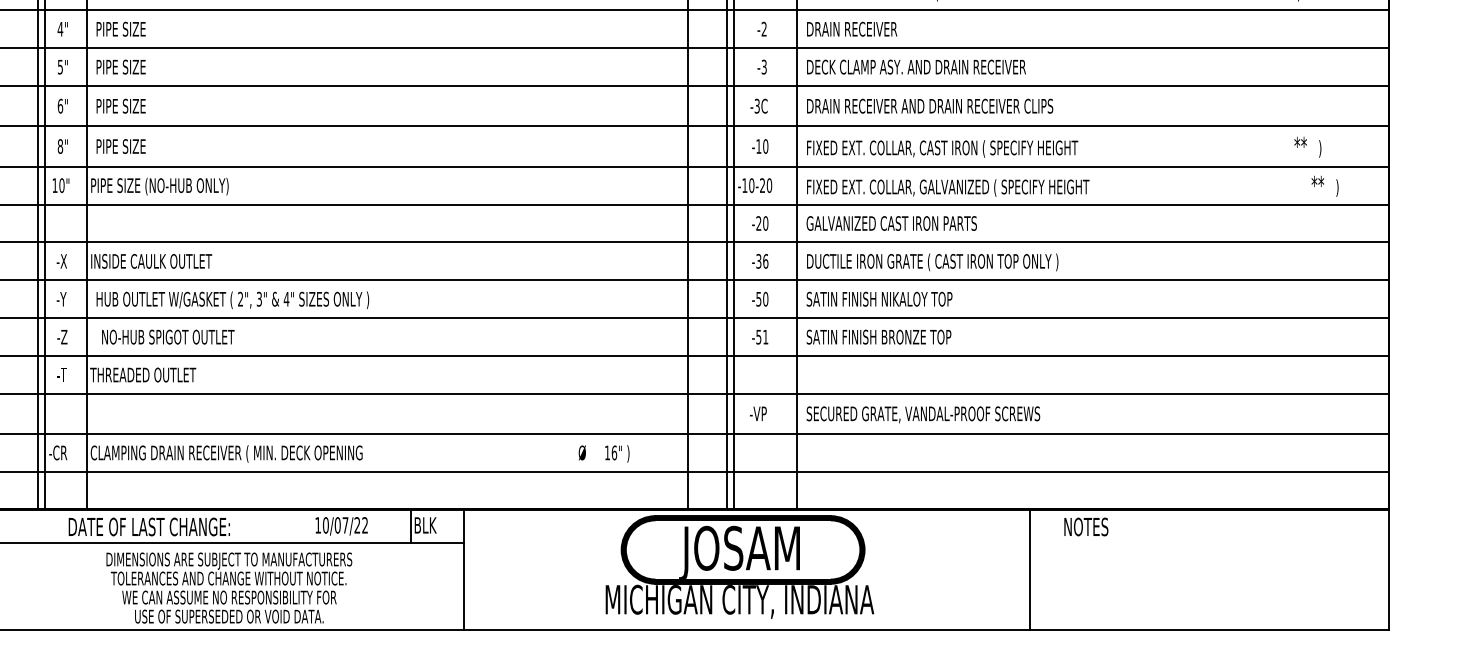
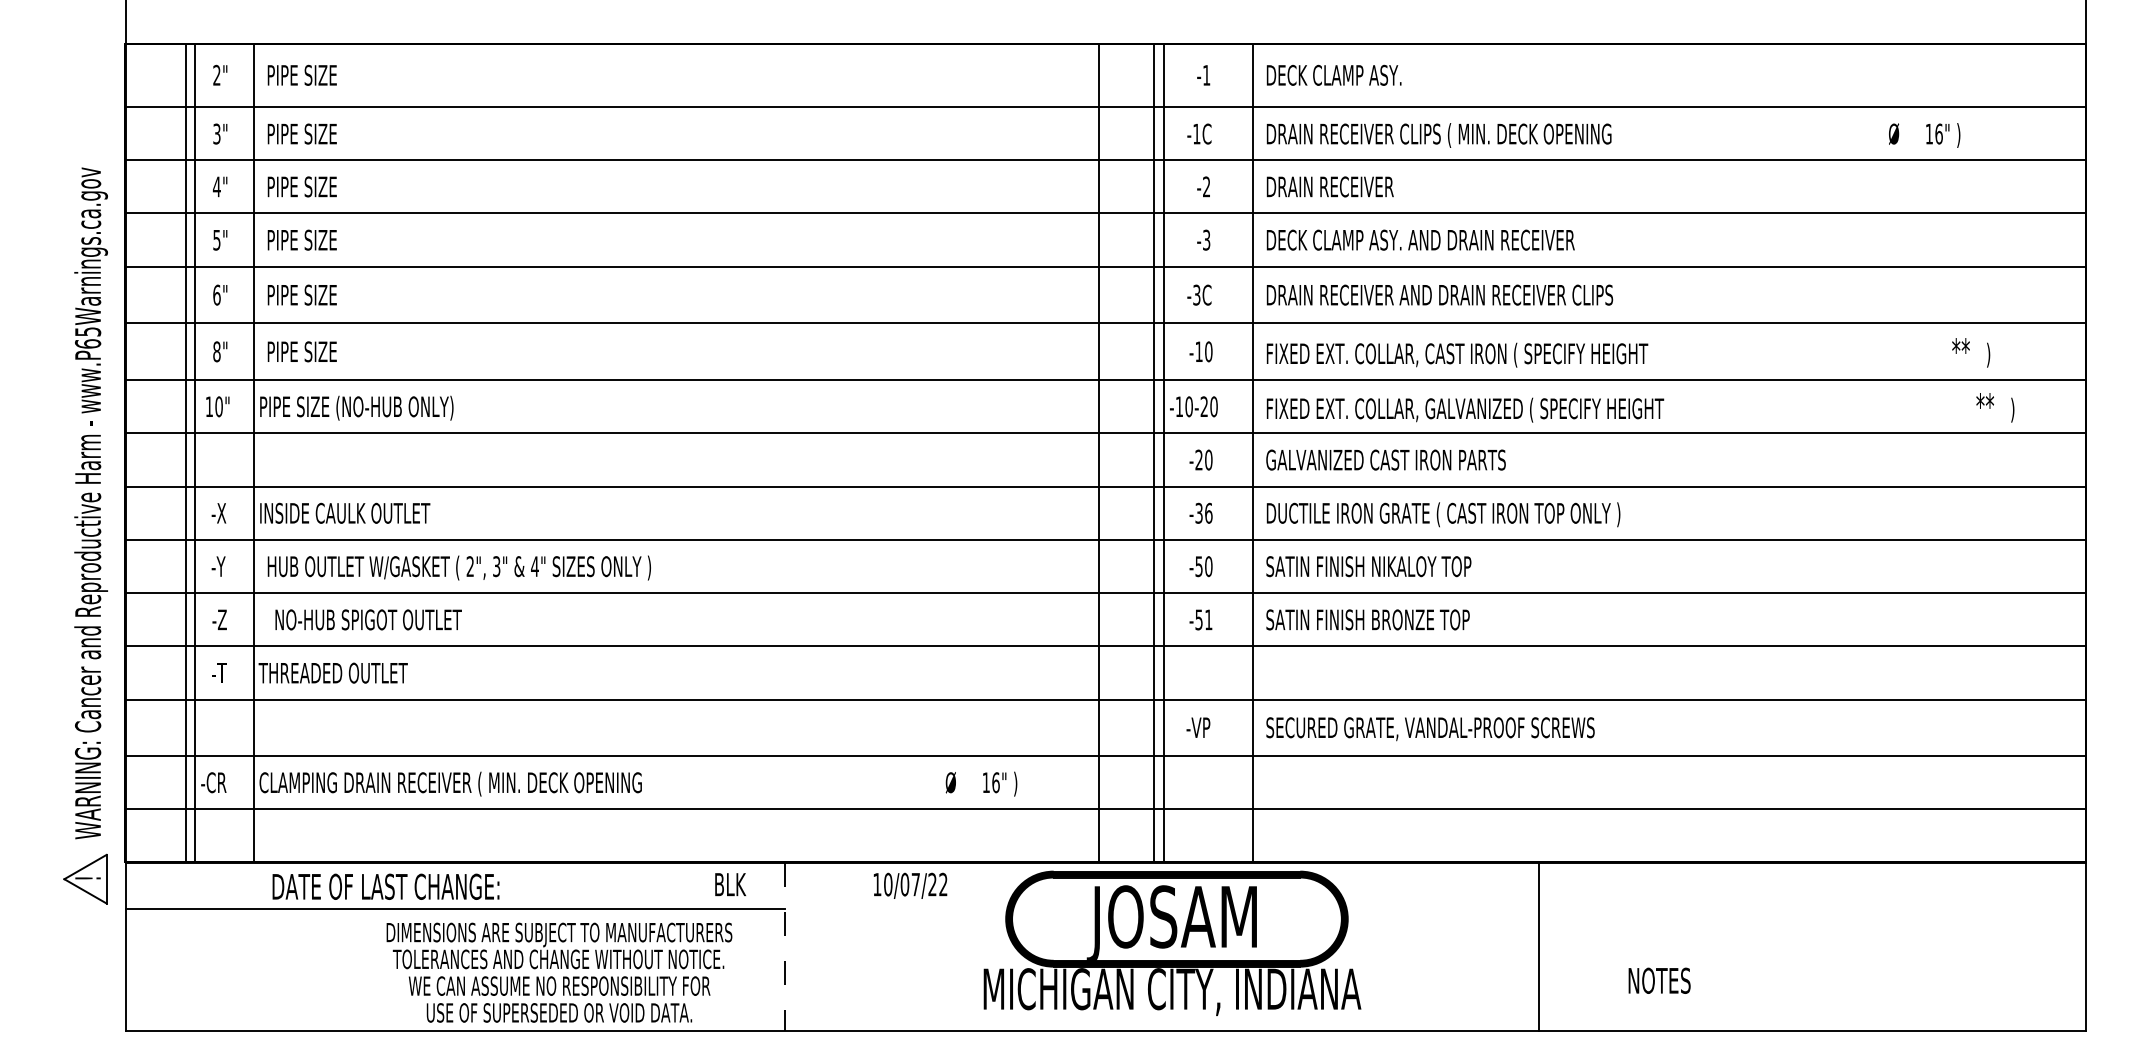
text: (149, 526) -> (385, 886), moved
text: (341, 526) -> (910, 885), moved
line: (410, 526) -> (709, 885), removed
text: (1086, 526) -> (1659, 980), moved
line: (1030, 569) -> (1539, 946), moved
line: (464, 570) -> (784, 947), solid -> dashed
text: (229, 587) -> (559, 972), moved

